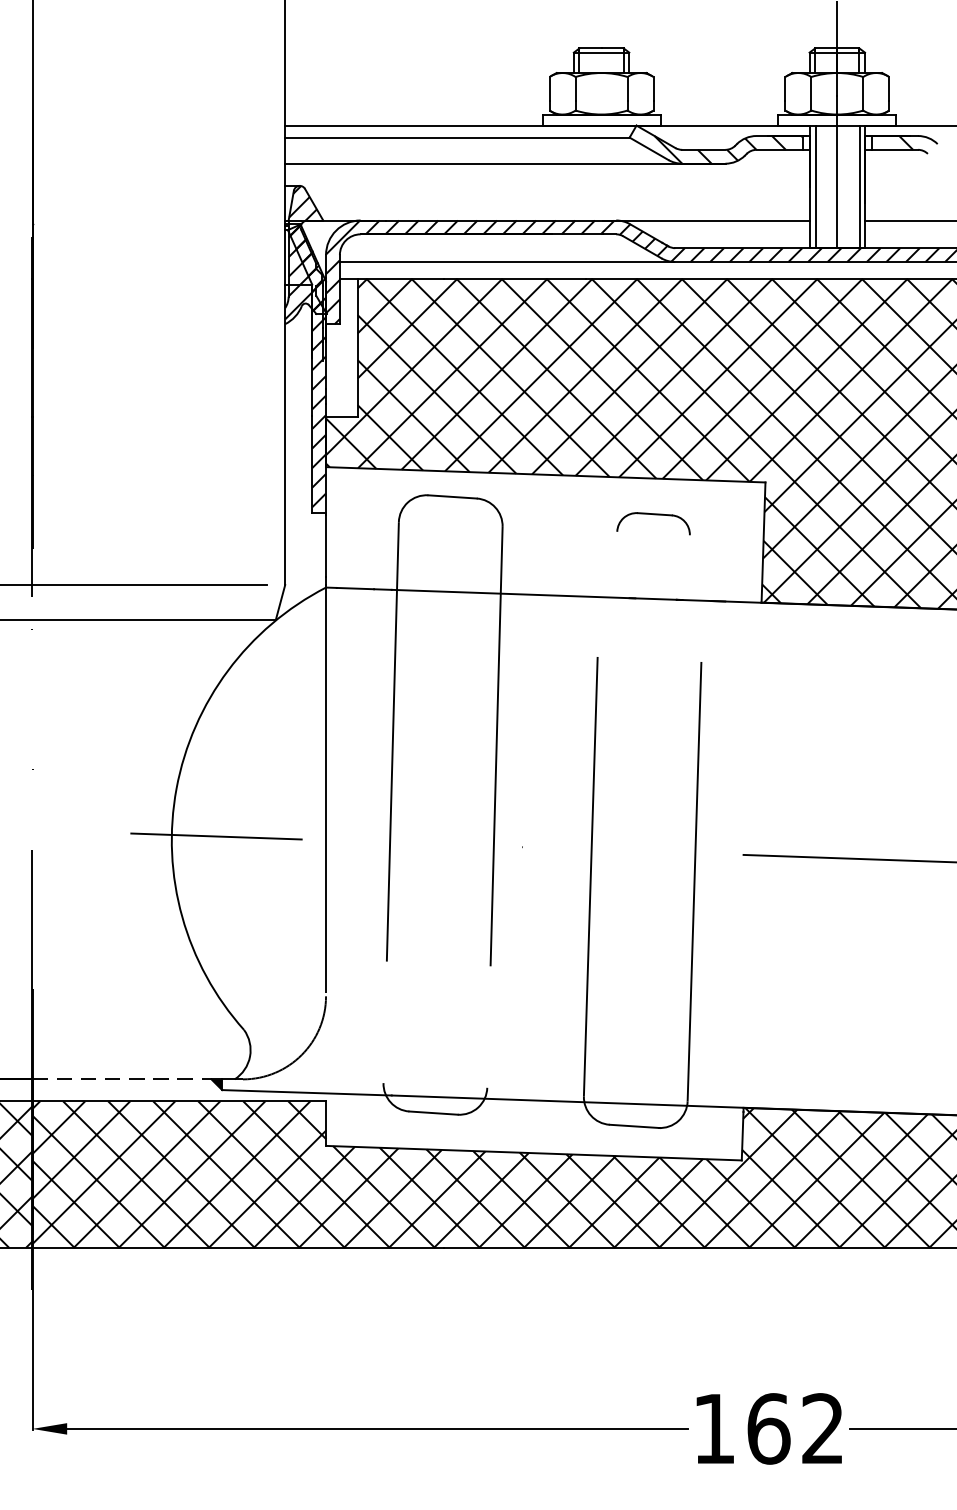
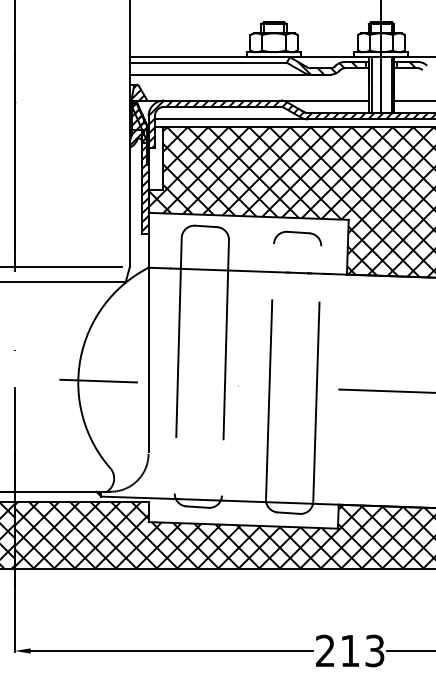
part: (653, 523) -> (297, 238), size x1.43
line: (121, 1078) -> (55, 491), dashed -> solid
text: (769, 1427) -> (350, 650), 162 -> 213

